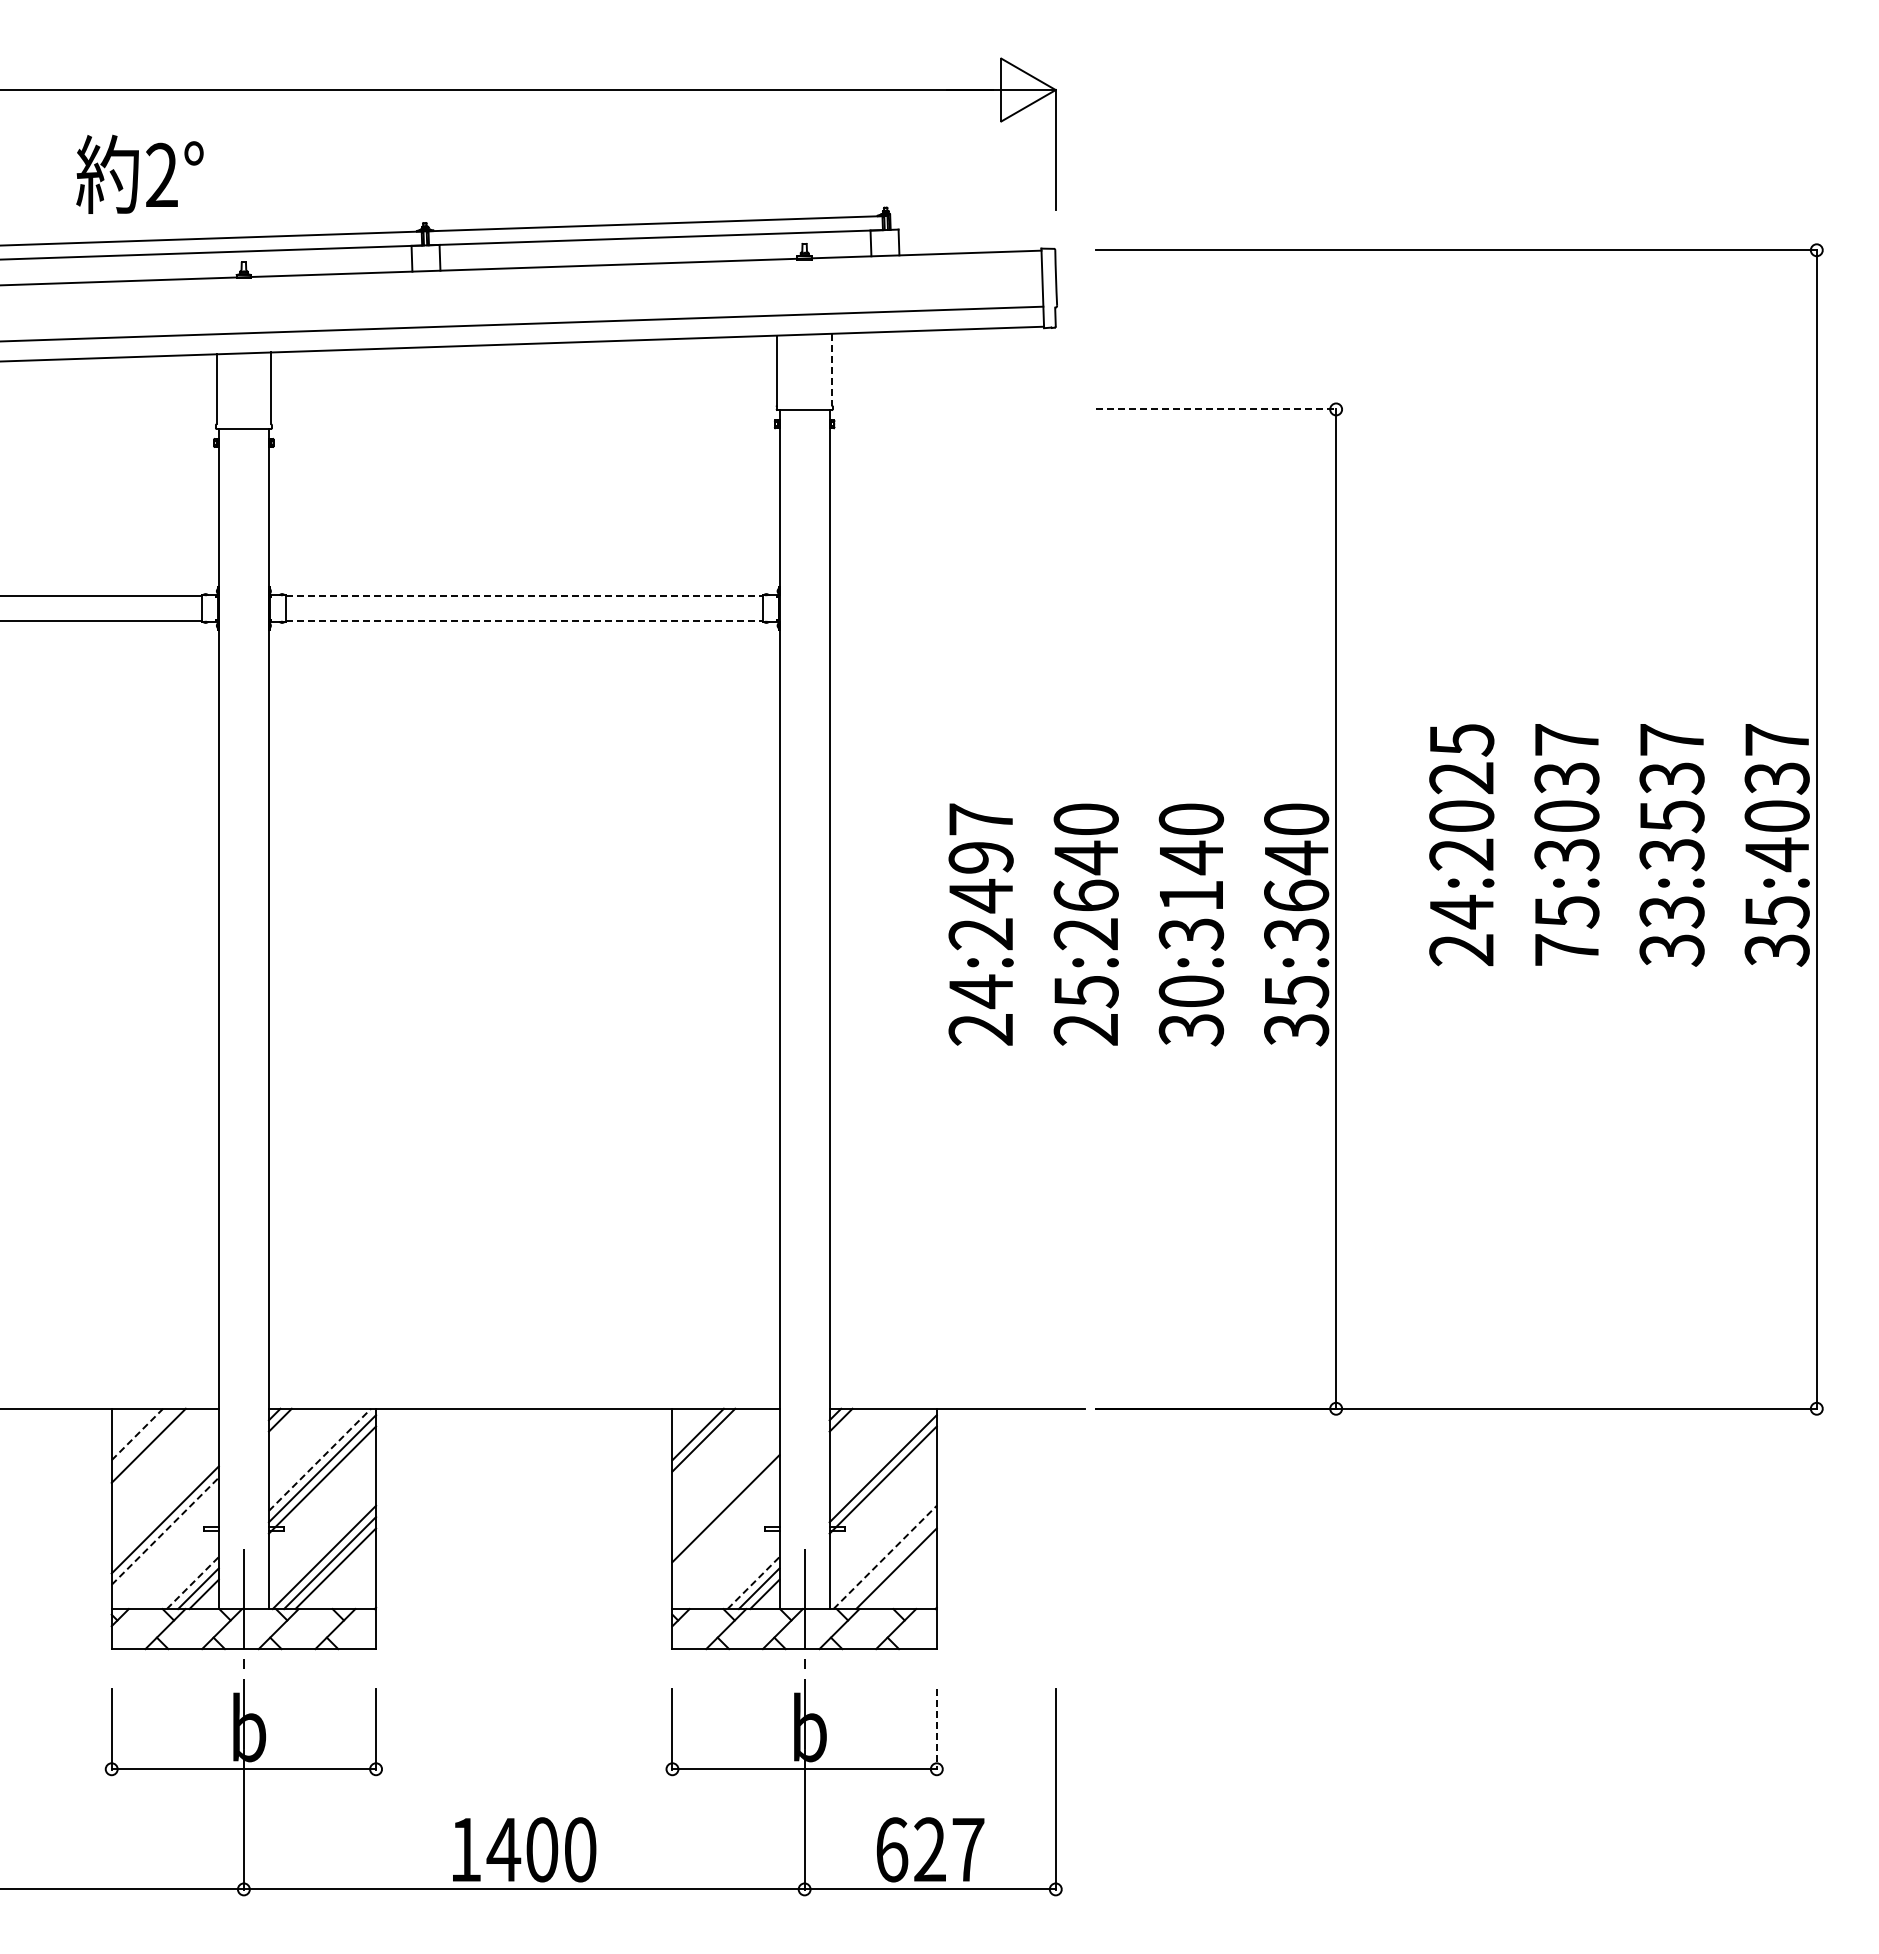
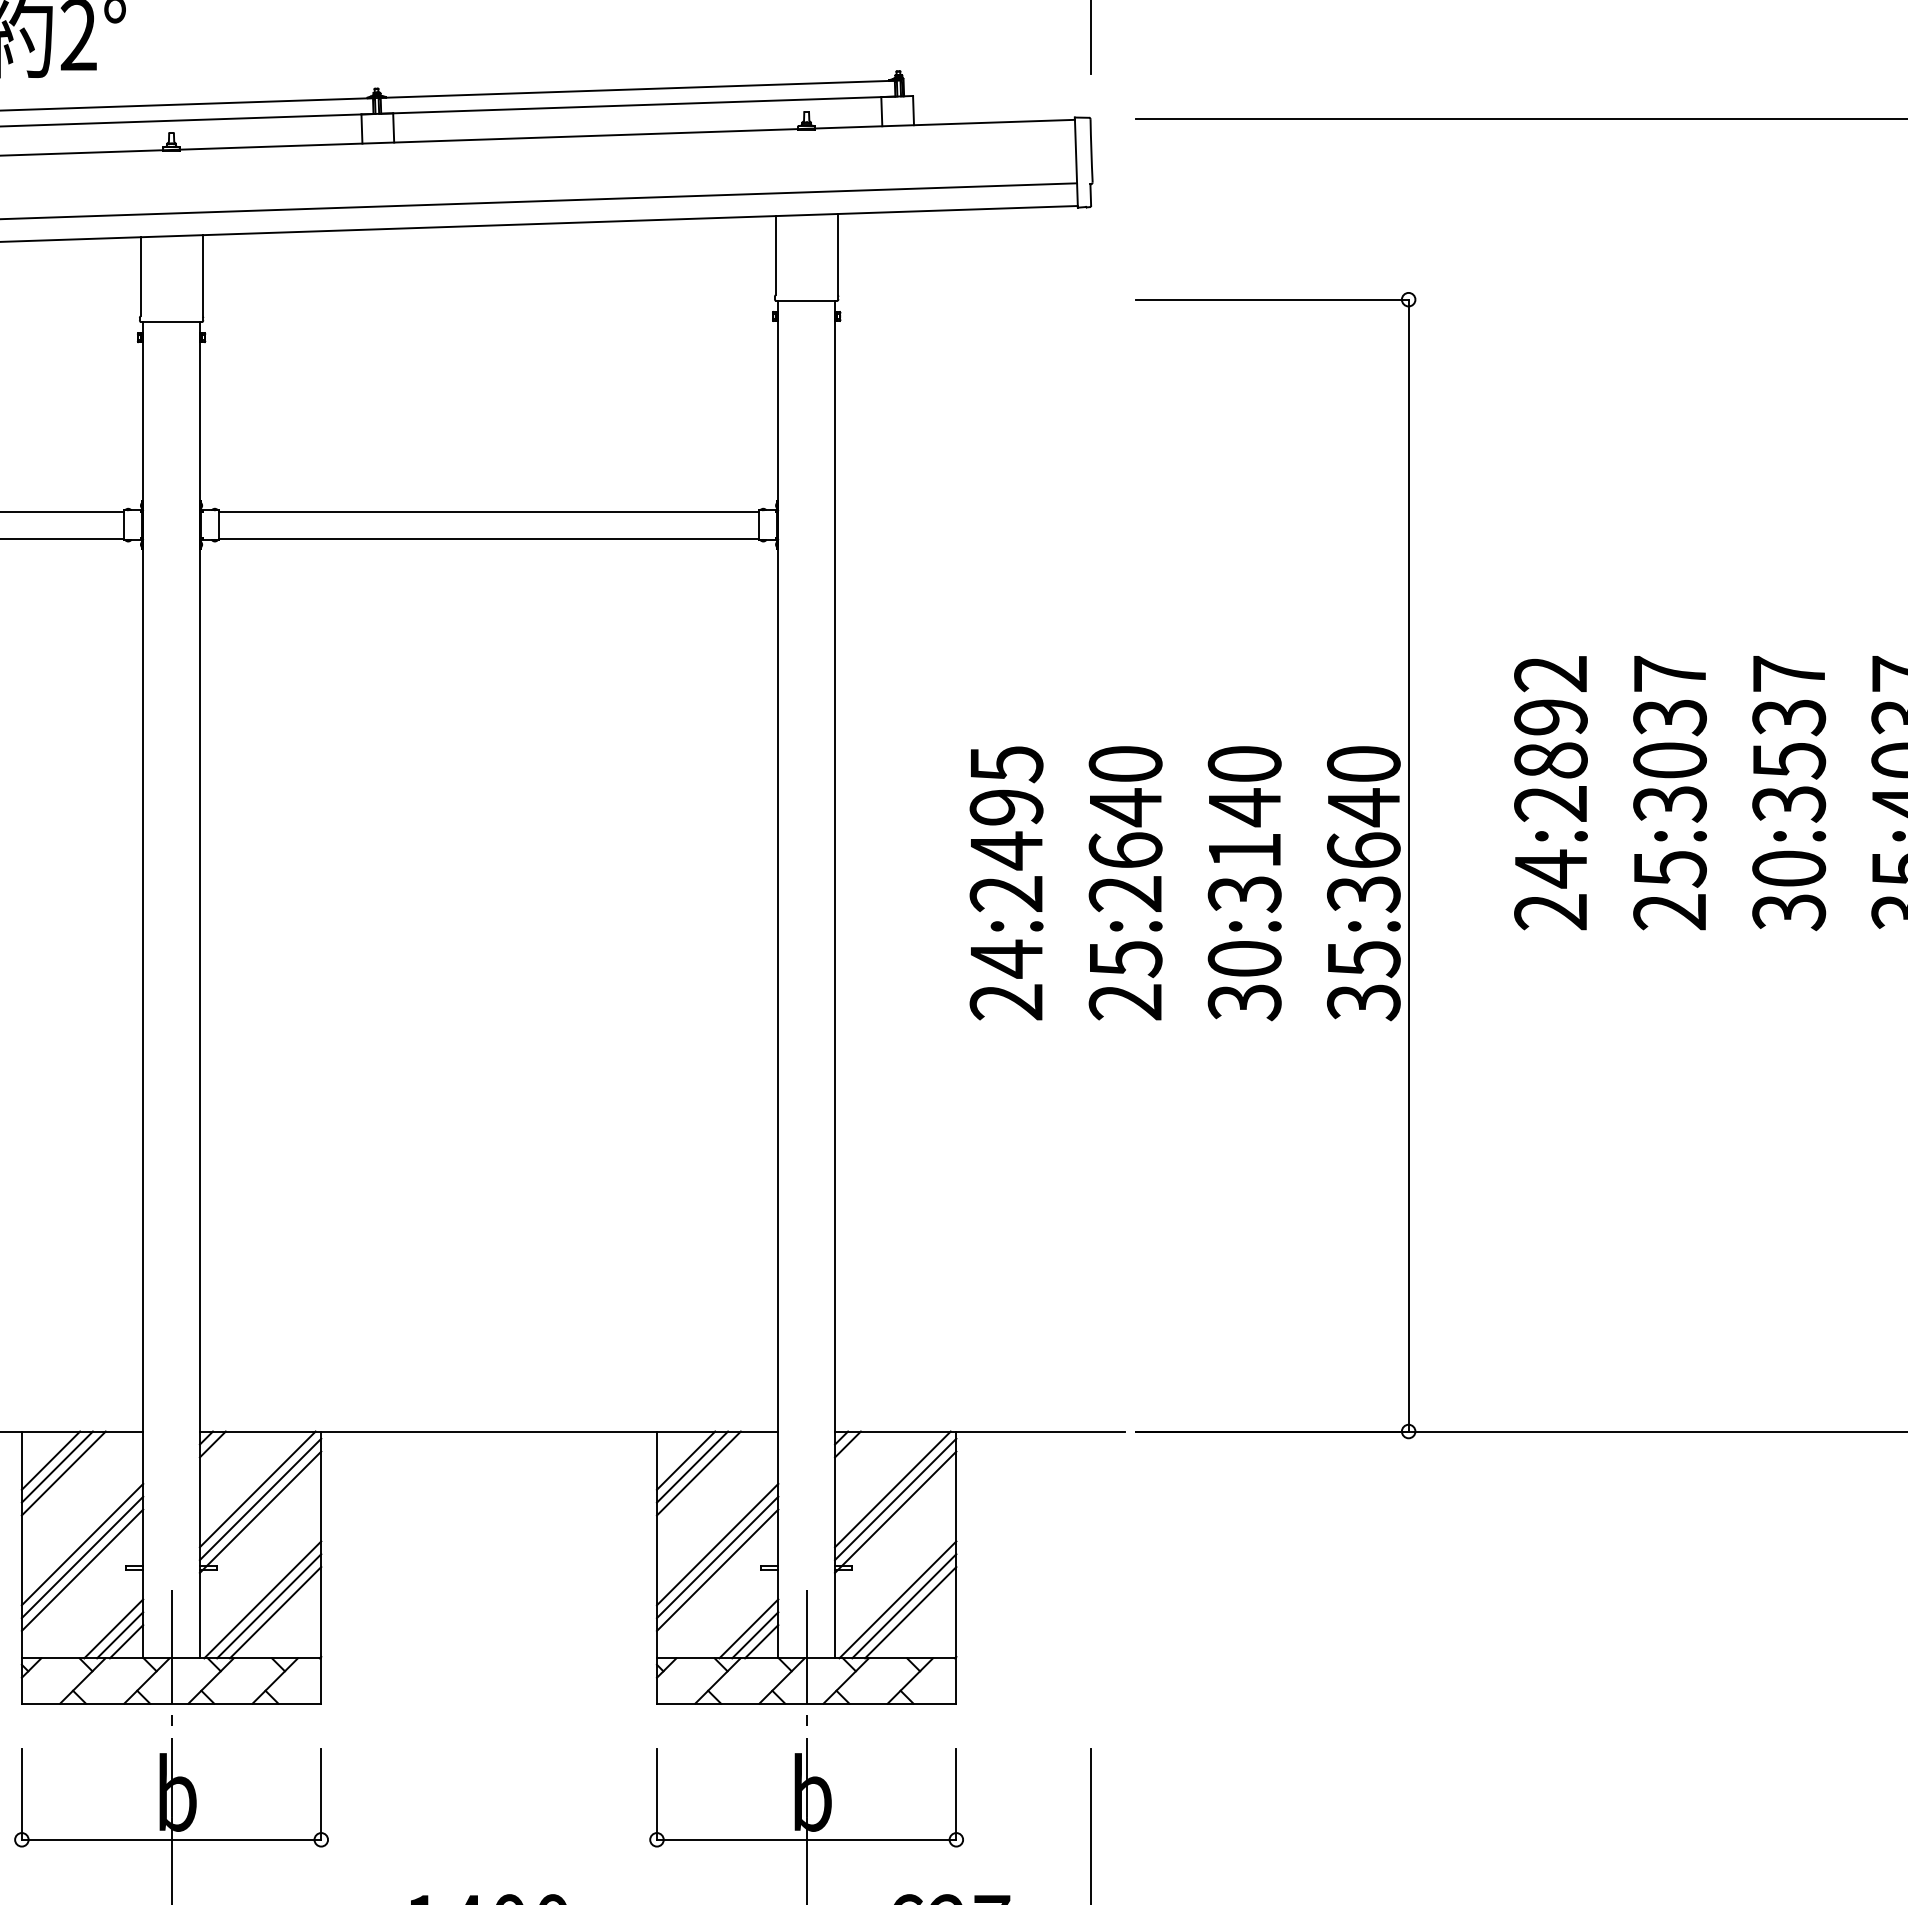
line: (832, 369) -> (838, 254), dashed -> solid
line: (1216, 409) -> (1273, 299), dashed -> solid
line: (524, 596) -> (489, 511), dashed -> solid
line: (524, 620) -> (489, 538), dashed -> solid
text: (1461, 778) -> (1550, 717), 24:2025 -> 24:2892
text: (981, 819) -> (1006, 764), 24:2497 -> 24:2495
text: (1671, 912) -> (1788, 869), 33:3537 -> 30:3537
text: (1566, 950) -> (1669, 912), 75:3037 -> 25:3037
line: (137, 1434) -> (51, 1460), dashed -> solid
line: (142, 1439) -> (56, 1466), added
line: (709, 1445) -> (698, 1473), added
line: (320, 1459) -> (258, 1488), dashed -> solid
line: (880, 1459) -> (892, 1488), added
line: (164, 1508) -> (81, 1544), added
line: (725, 1519) -> (717, 1556), added
line: (725, 1530) -> (717, 1569), added
line: (165, 1531) -> (82, 1570), dashed -> solid
line: (885, 1557) -> (898, 1599), dashed -> solid
line: (890, 1563) -> (903, 1606), added
line: (192, 1583) -> (113, 1629), dashed -> solid
line: (753, 1583) -> (748, 1629), dashed -> solid
line: (936, 1729) -> (956, 1794), dashed -> solid

